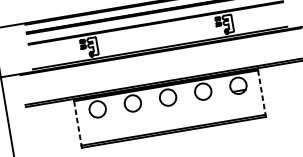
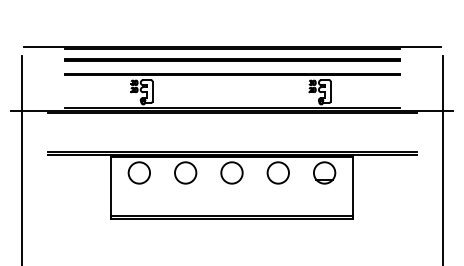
line: (262, 93) -> (353, 187), dashed -> solid
line: (77, 124) -> (110, 187), dashed -> solid

